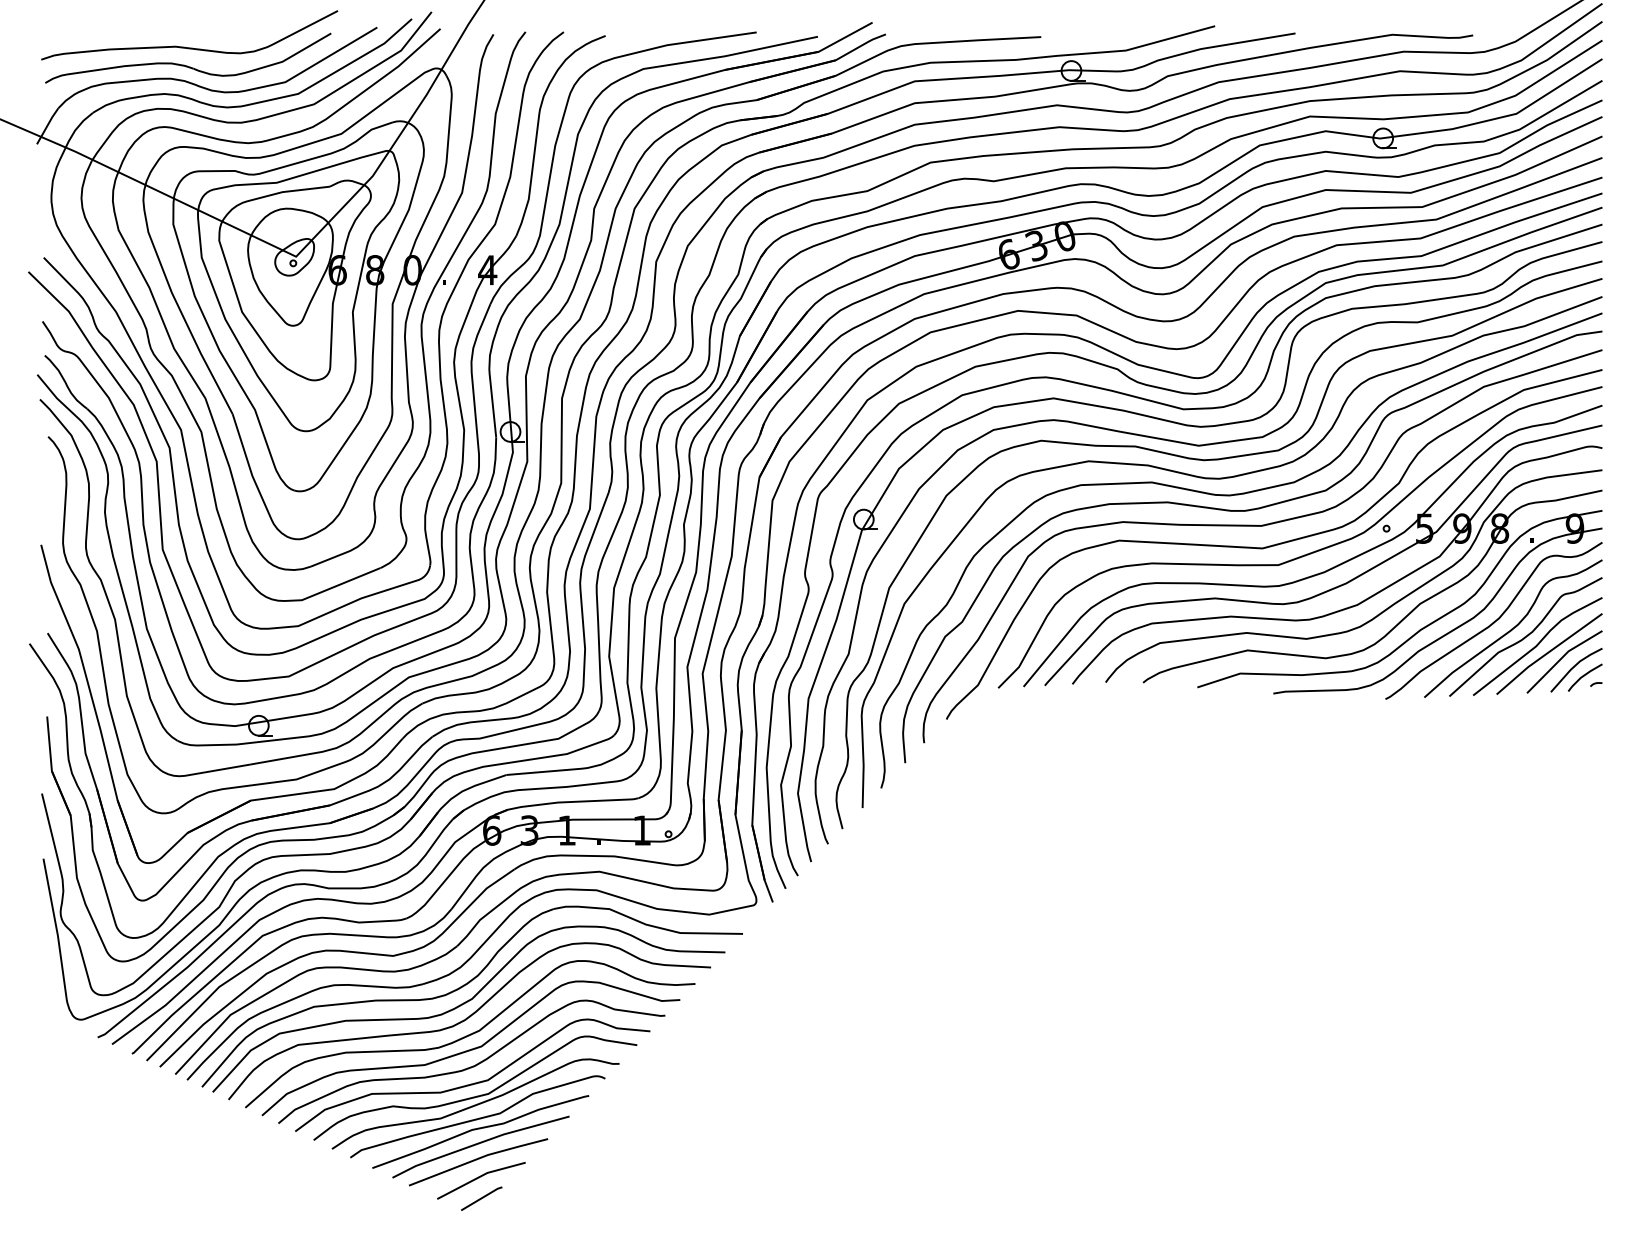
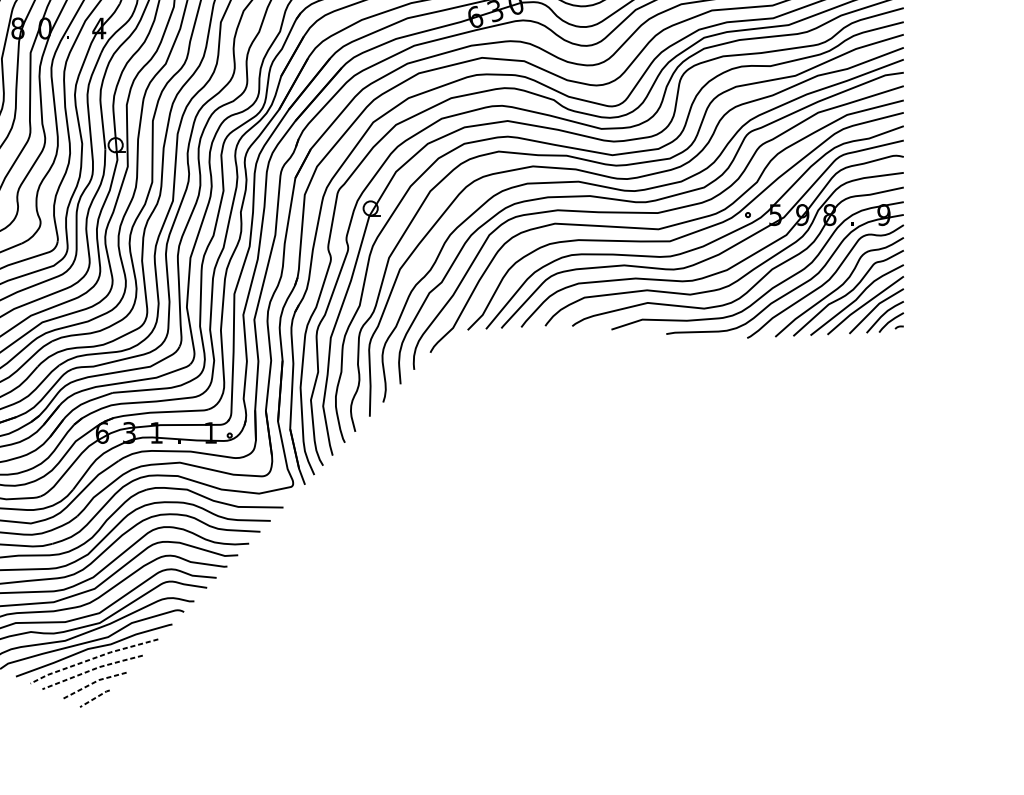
line: (479, 1143) -> (93, 658), solid -> dashed
line: (478, 1158) -> (92, 669), solid -> dashed
line: (480, 1176) -> (94, 682), solid -> dashed
line: (481, 1198) -> (94, 698), solid -> dashed

